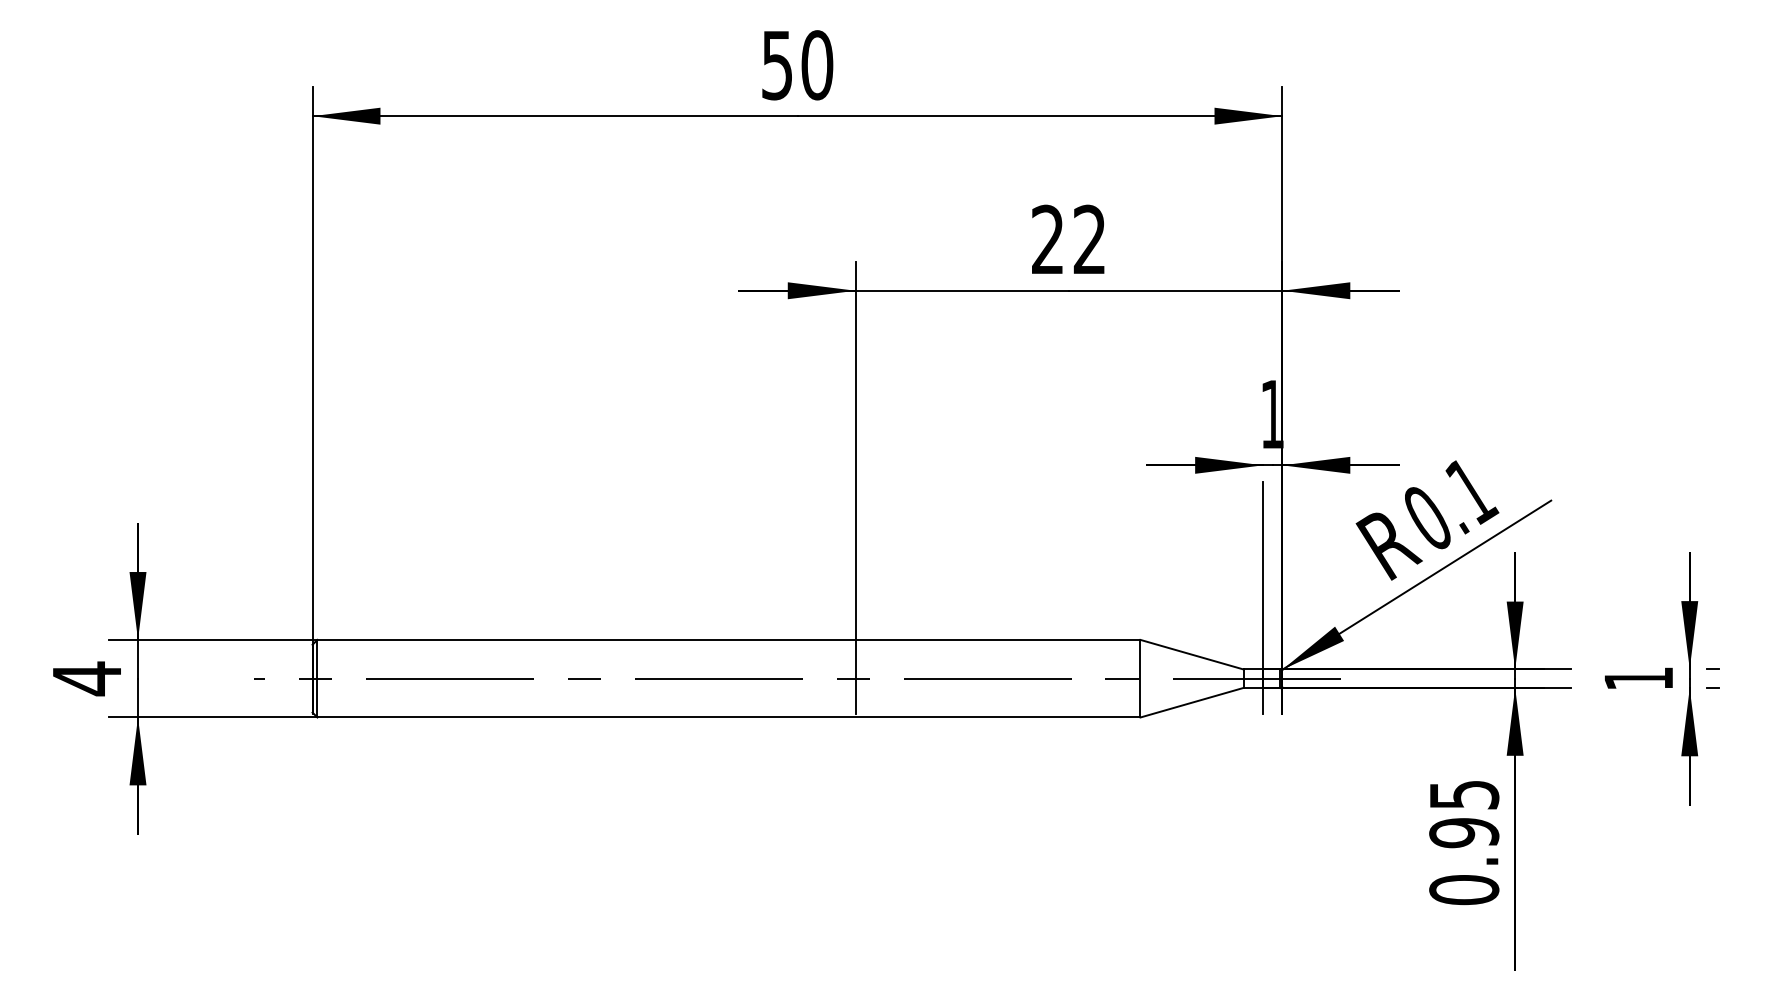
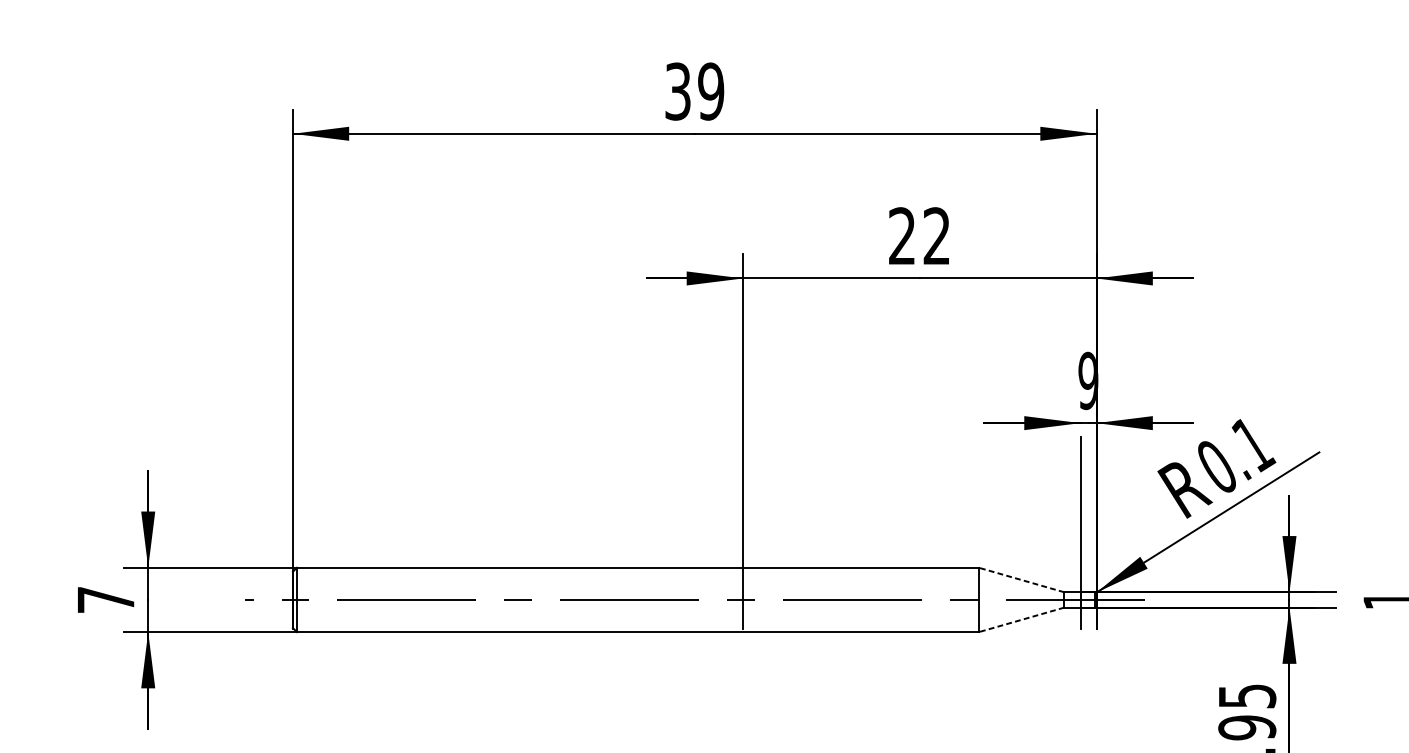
text: (797, 65) -> (694, 91), 50 -> 39
text: (1272, 414) -> (1088, 381), 1 -> 9
line: (1192, 654) -> (1022, 579), solid -> dashed
text: (86, 678) -> (105, 599), 4 -> 7
line: (1192, 702) -> (1022, 619), solid -> dashed

